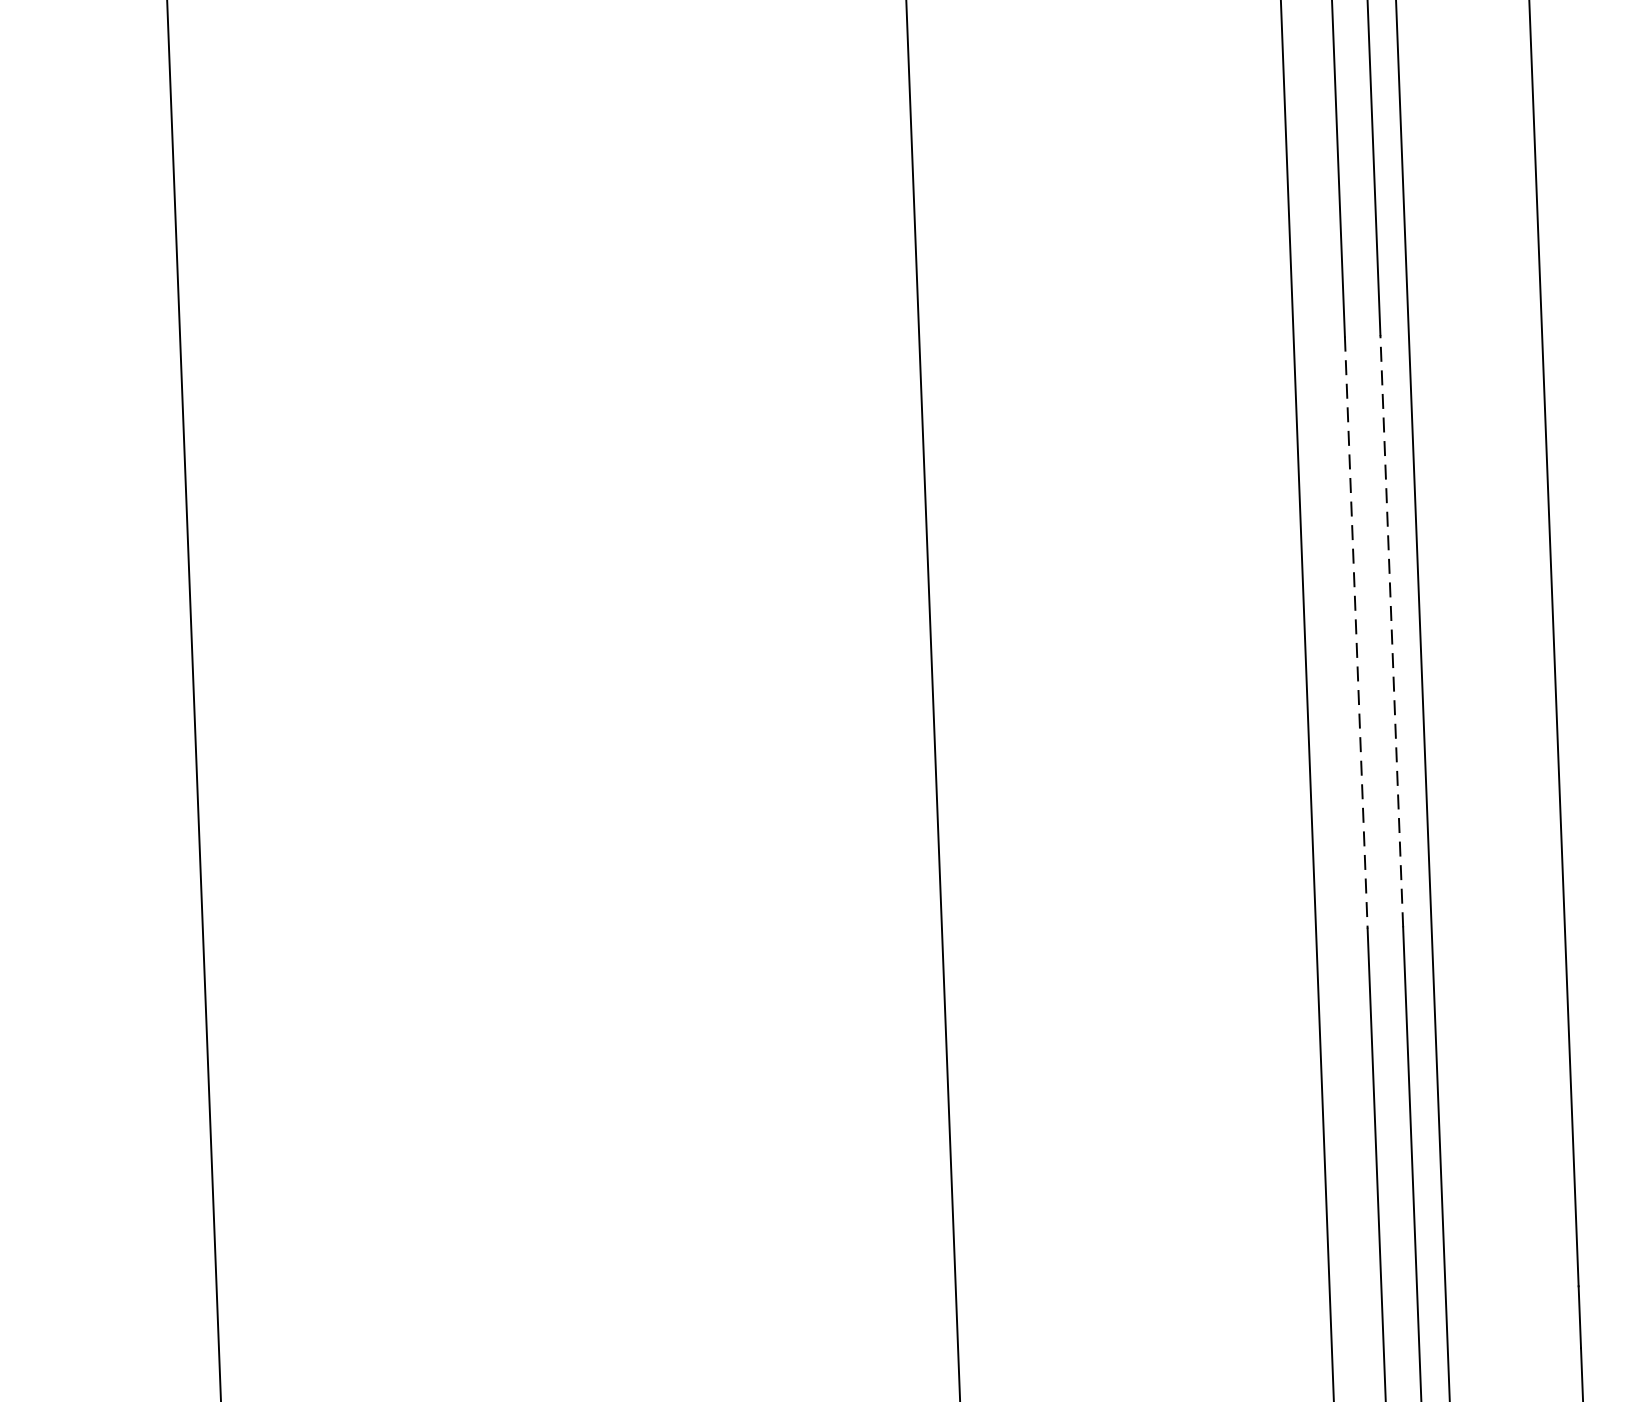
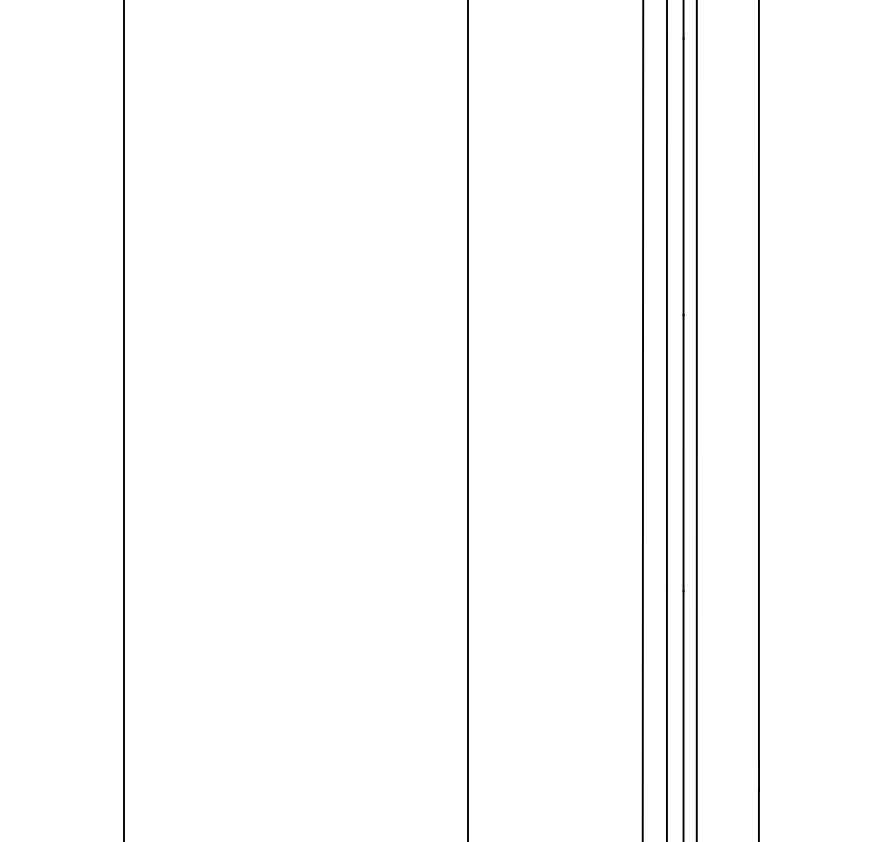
line: (1391, 629) -> (683, 452), dashed -> solid
line: (1355, 633) -> (666, 453), dashed -> solid

